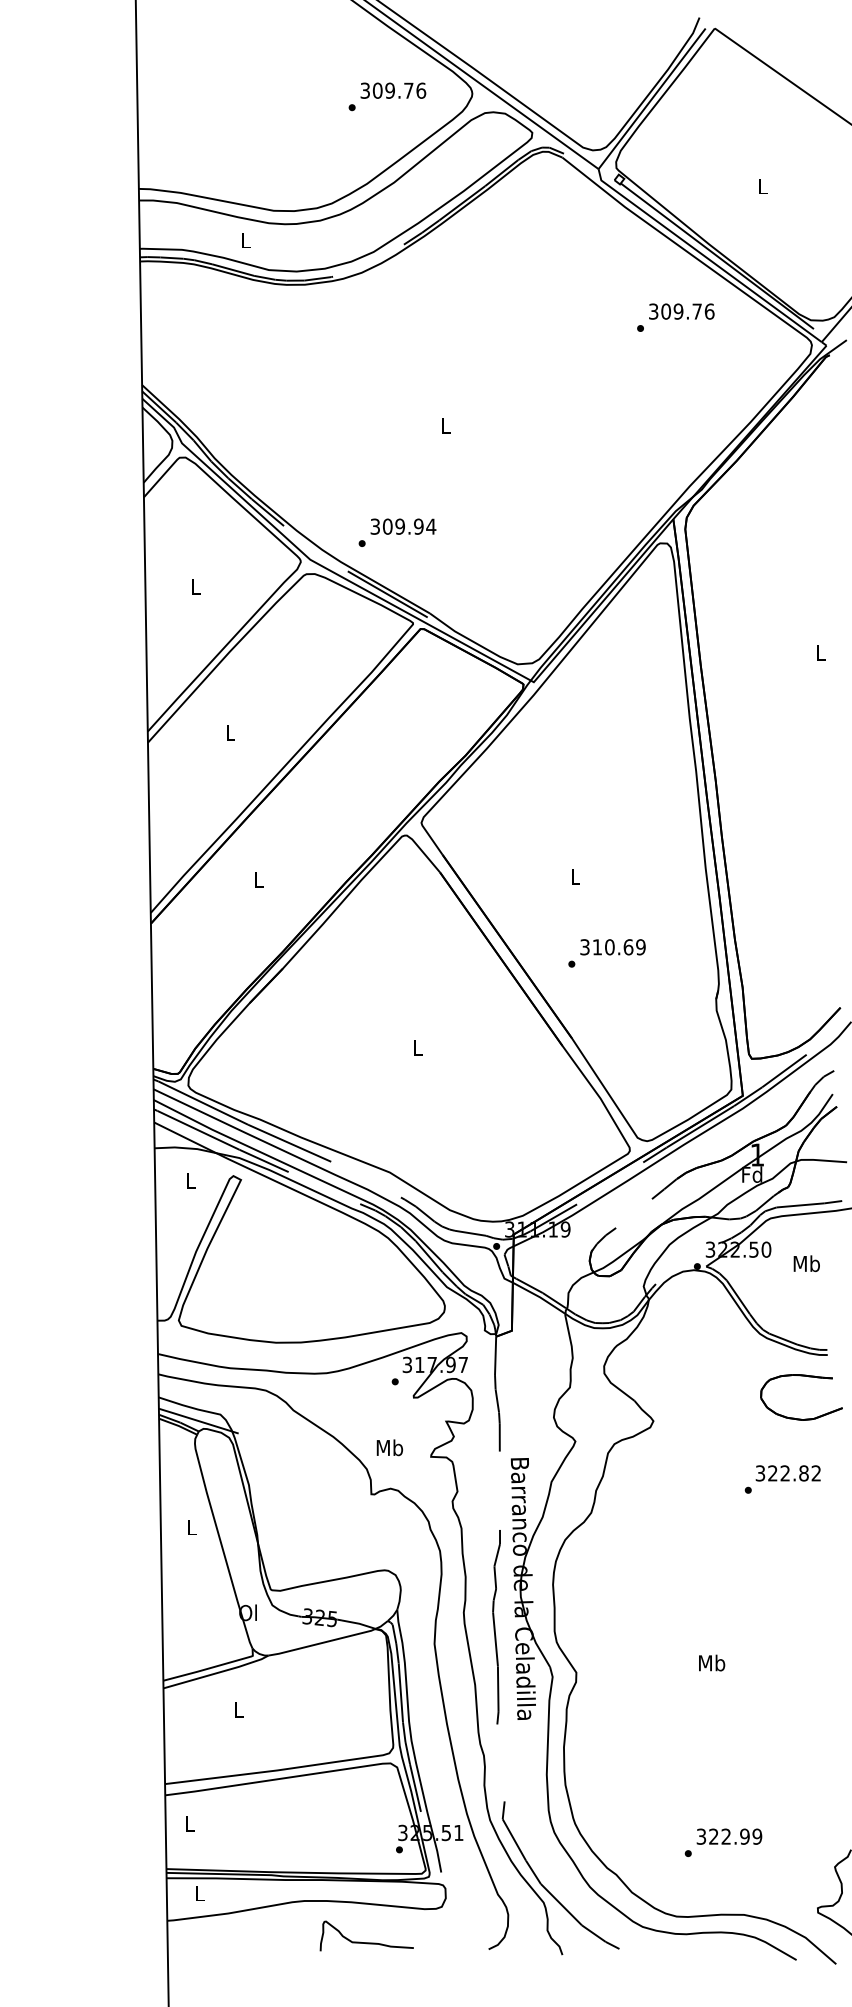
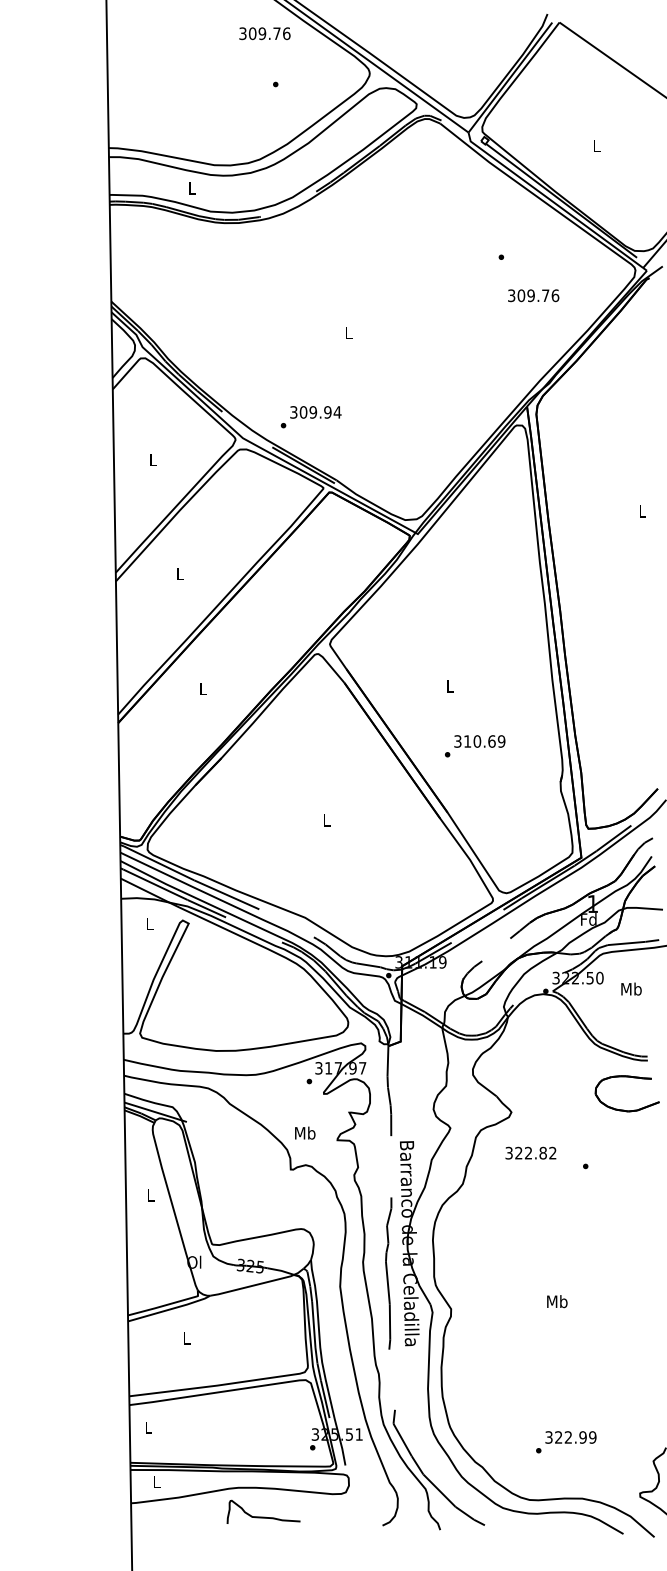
text: (393, 90) -> (265, 33), moved
text: (681, 311) -> (533, 295), moved
text: (787, 1473) -> (530, 1153), moved
curve: (366, 1942) -> (263, 1517), moved

